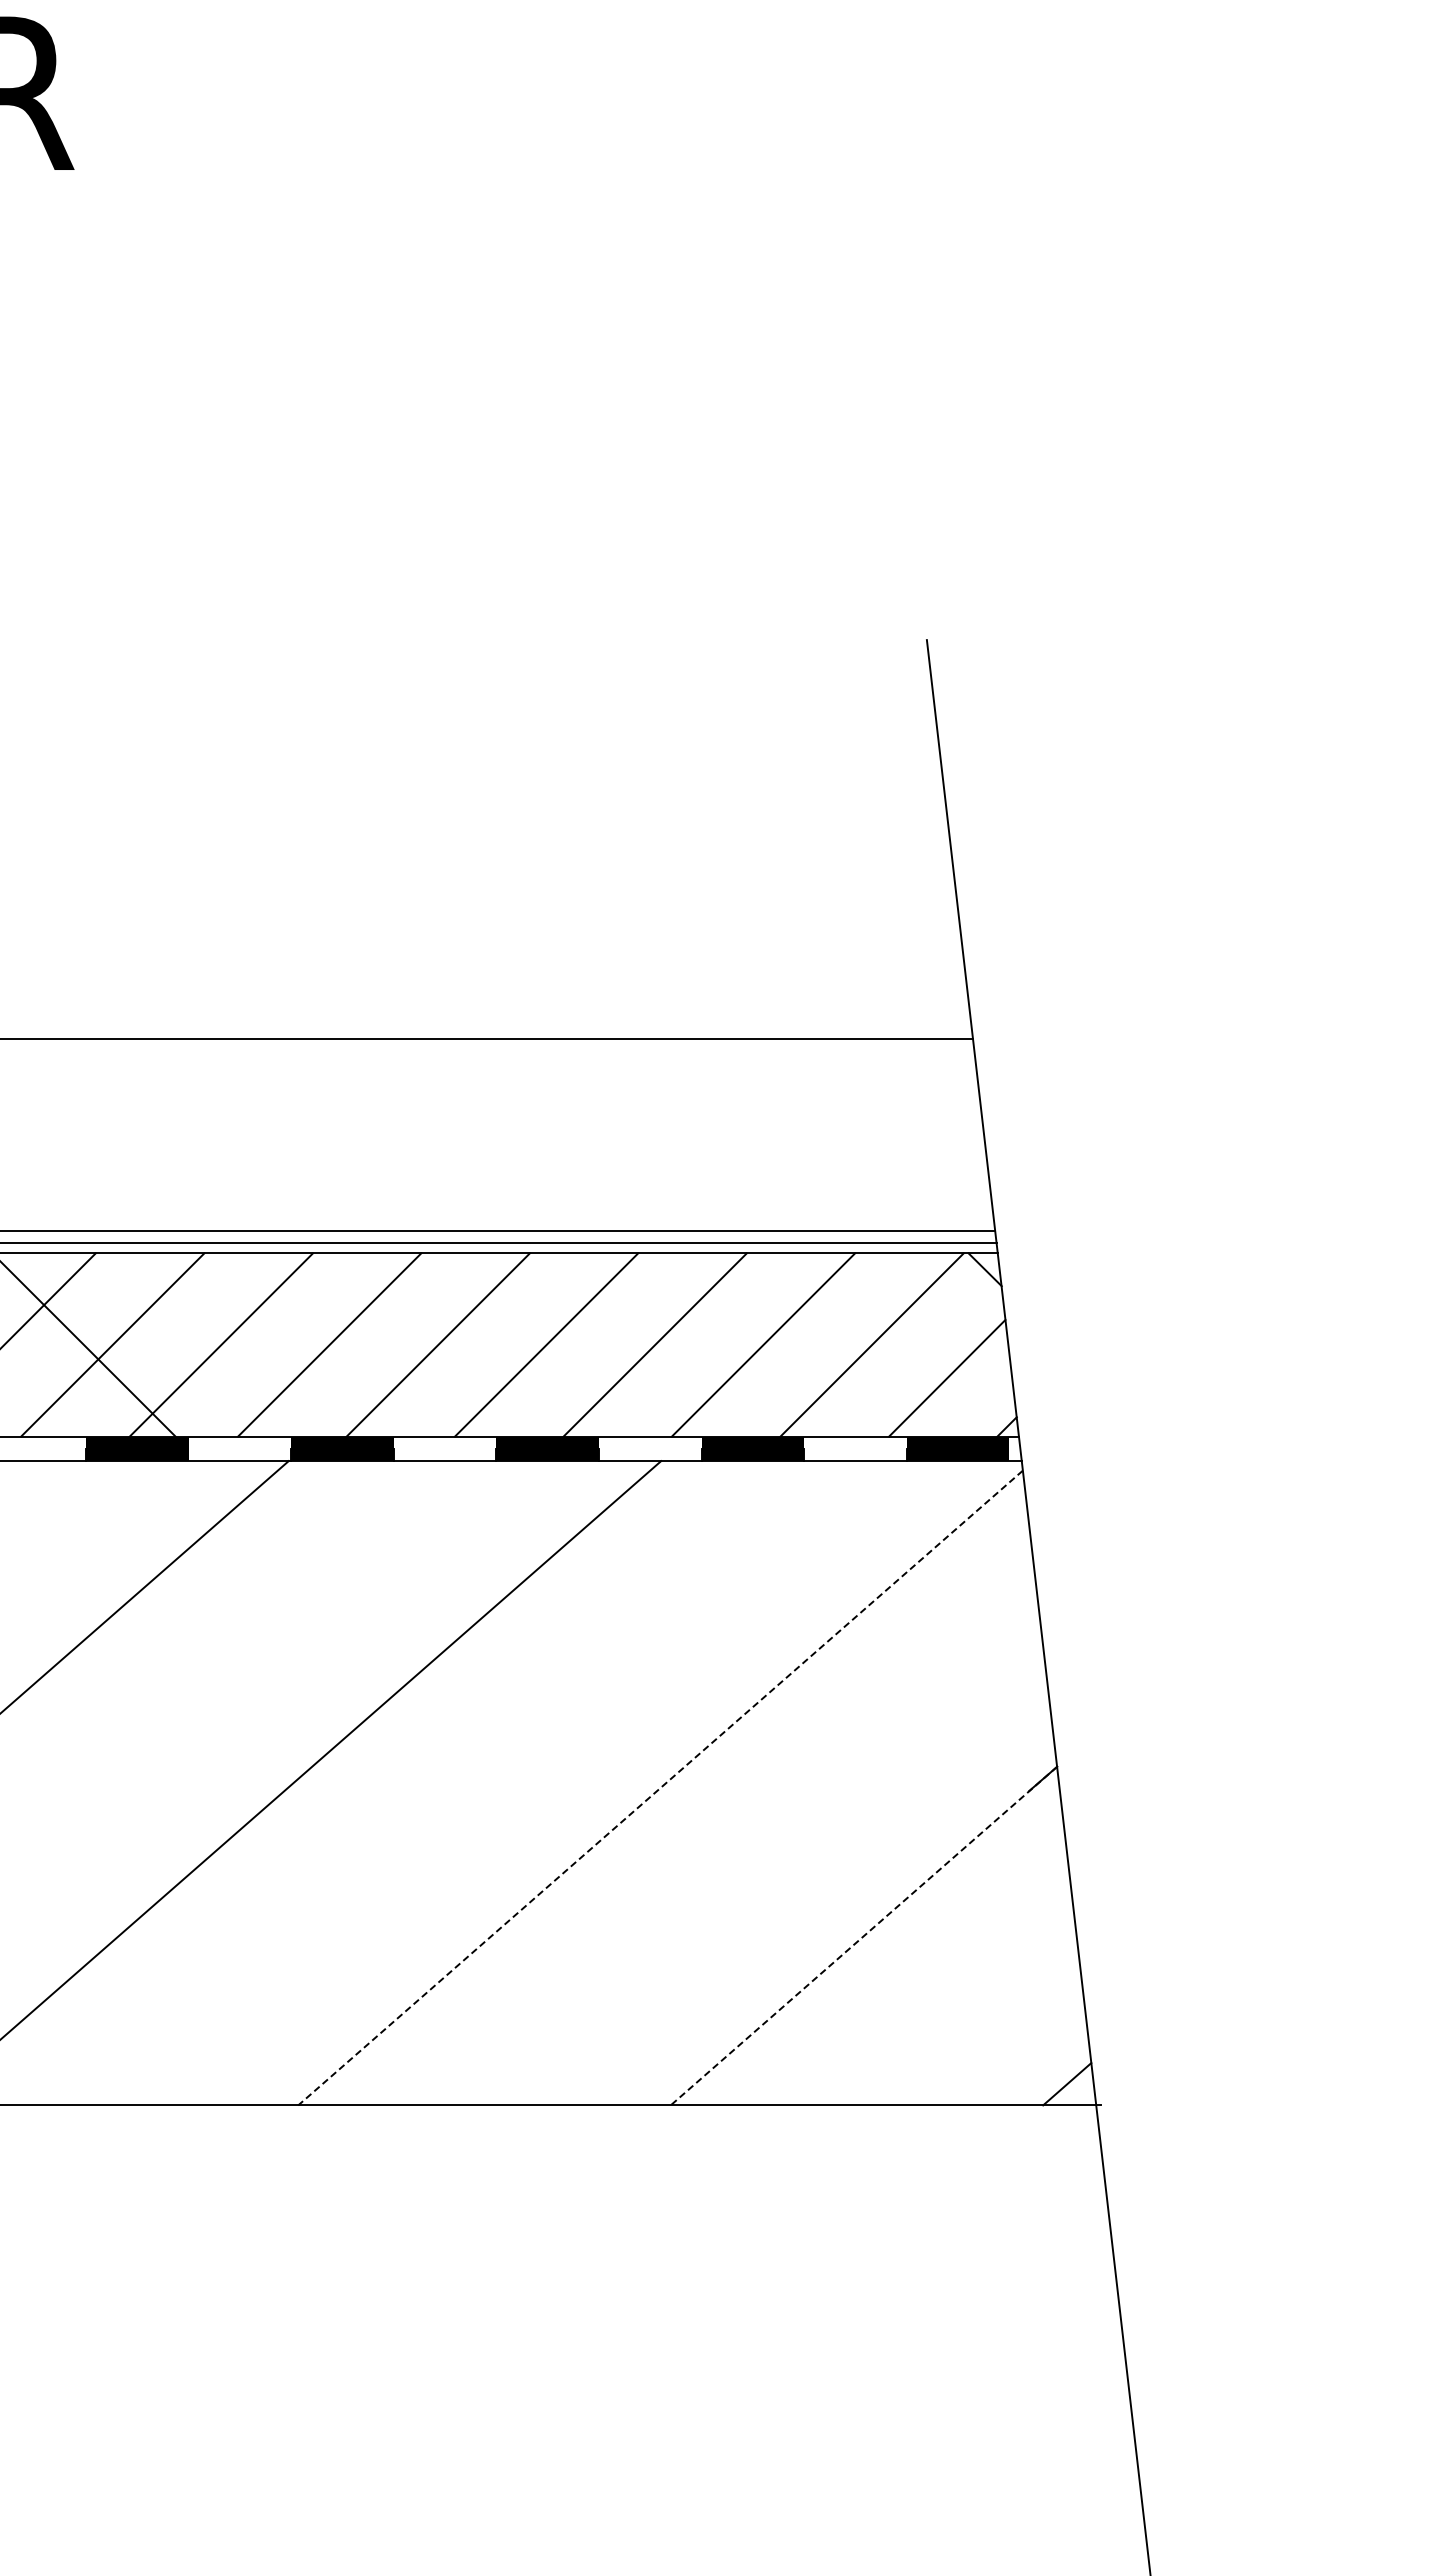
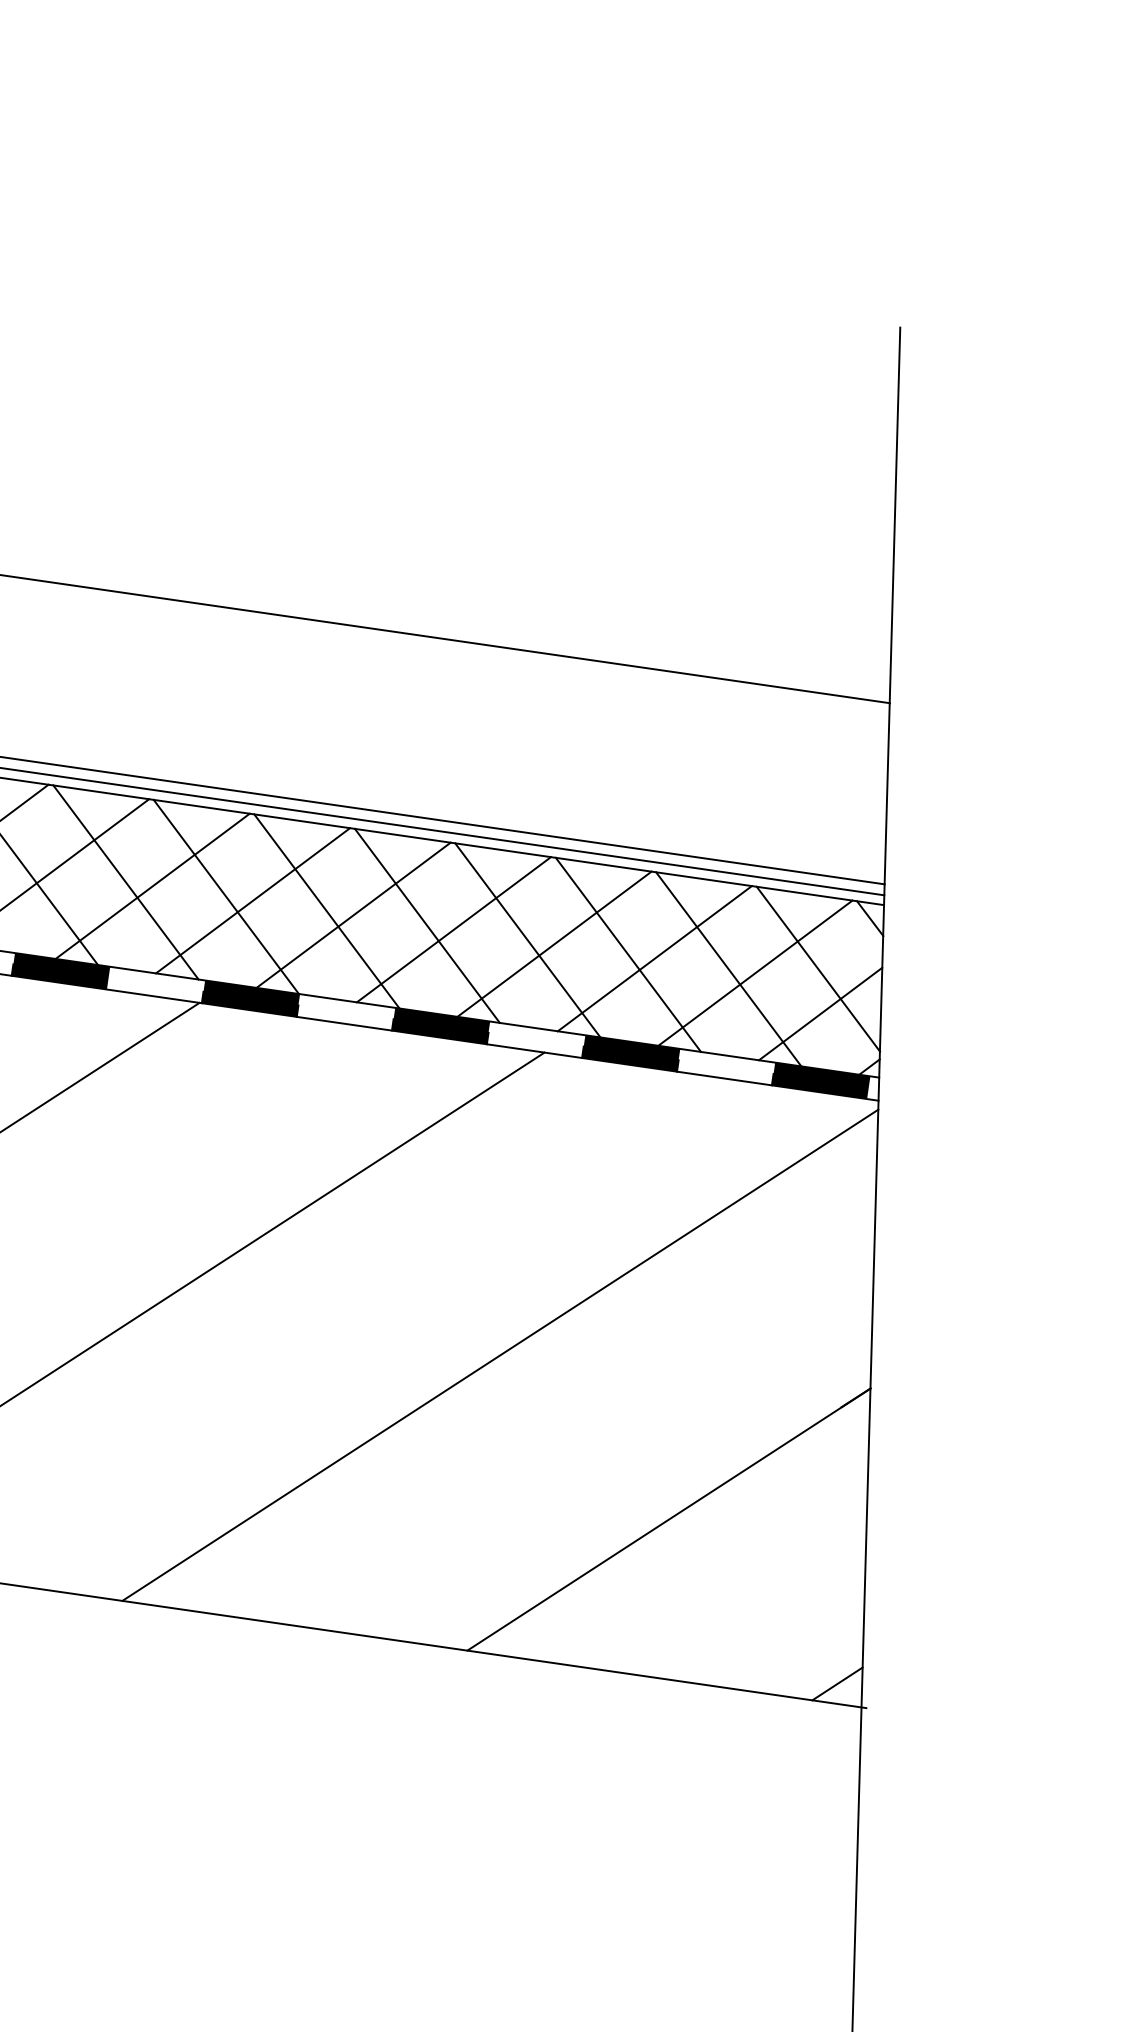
line: (937, 1330) -> (817, 968), added
line: (192, 1344) -> (126, 882), added
line: (300, 1344) -> (226, 896), added
line: (409, 1344) -> (327, 911), added
line: (517, 1344) -> (427, 925), added
line: (625, 1344) -> (527, 939), added
line: (734, 1344) -> (628, 954), added
line: (842, 1344) -> (728, 968), added
line: (660, 1788) -> (500, 1355), dashed -> solid
line: (864, 1936) -> (669, 1520), dashed -> solid

